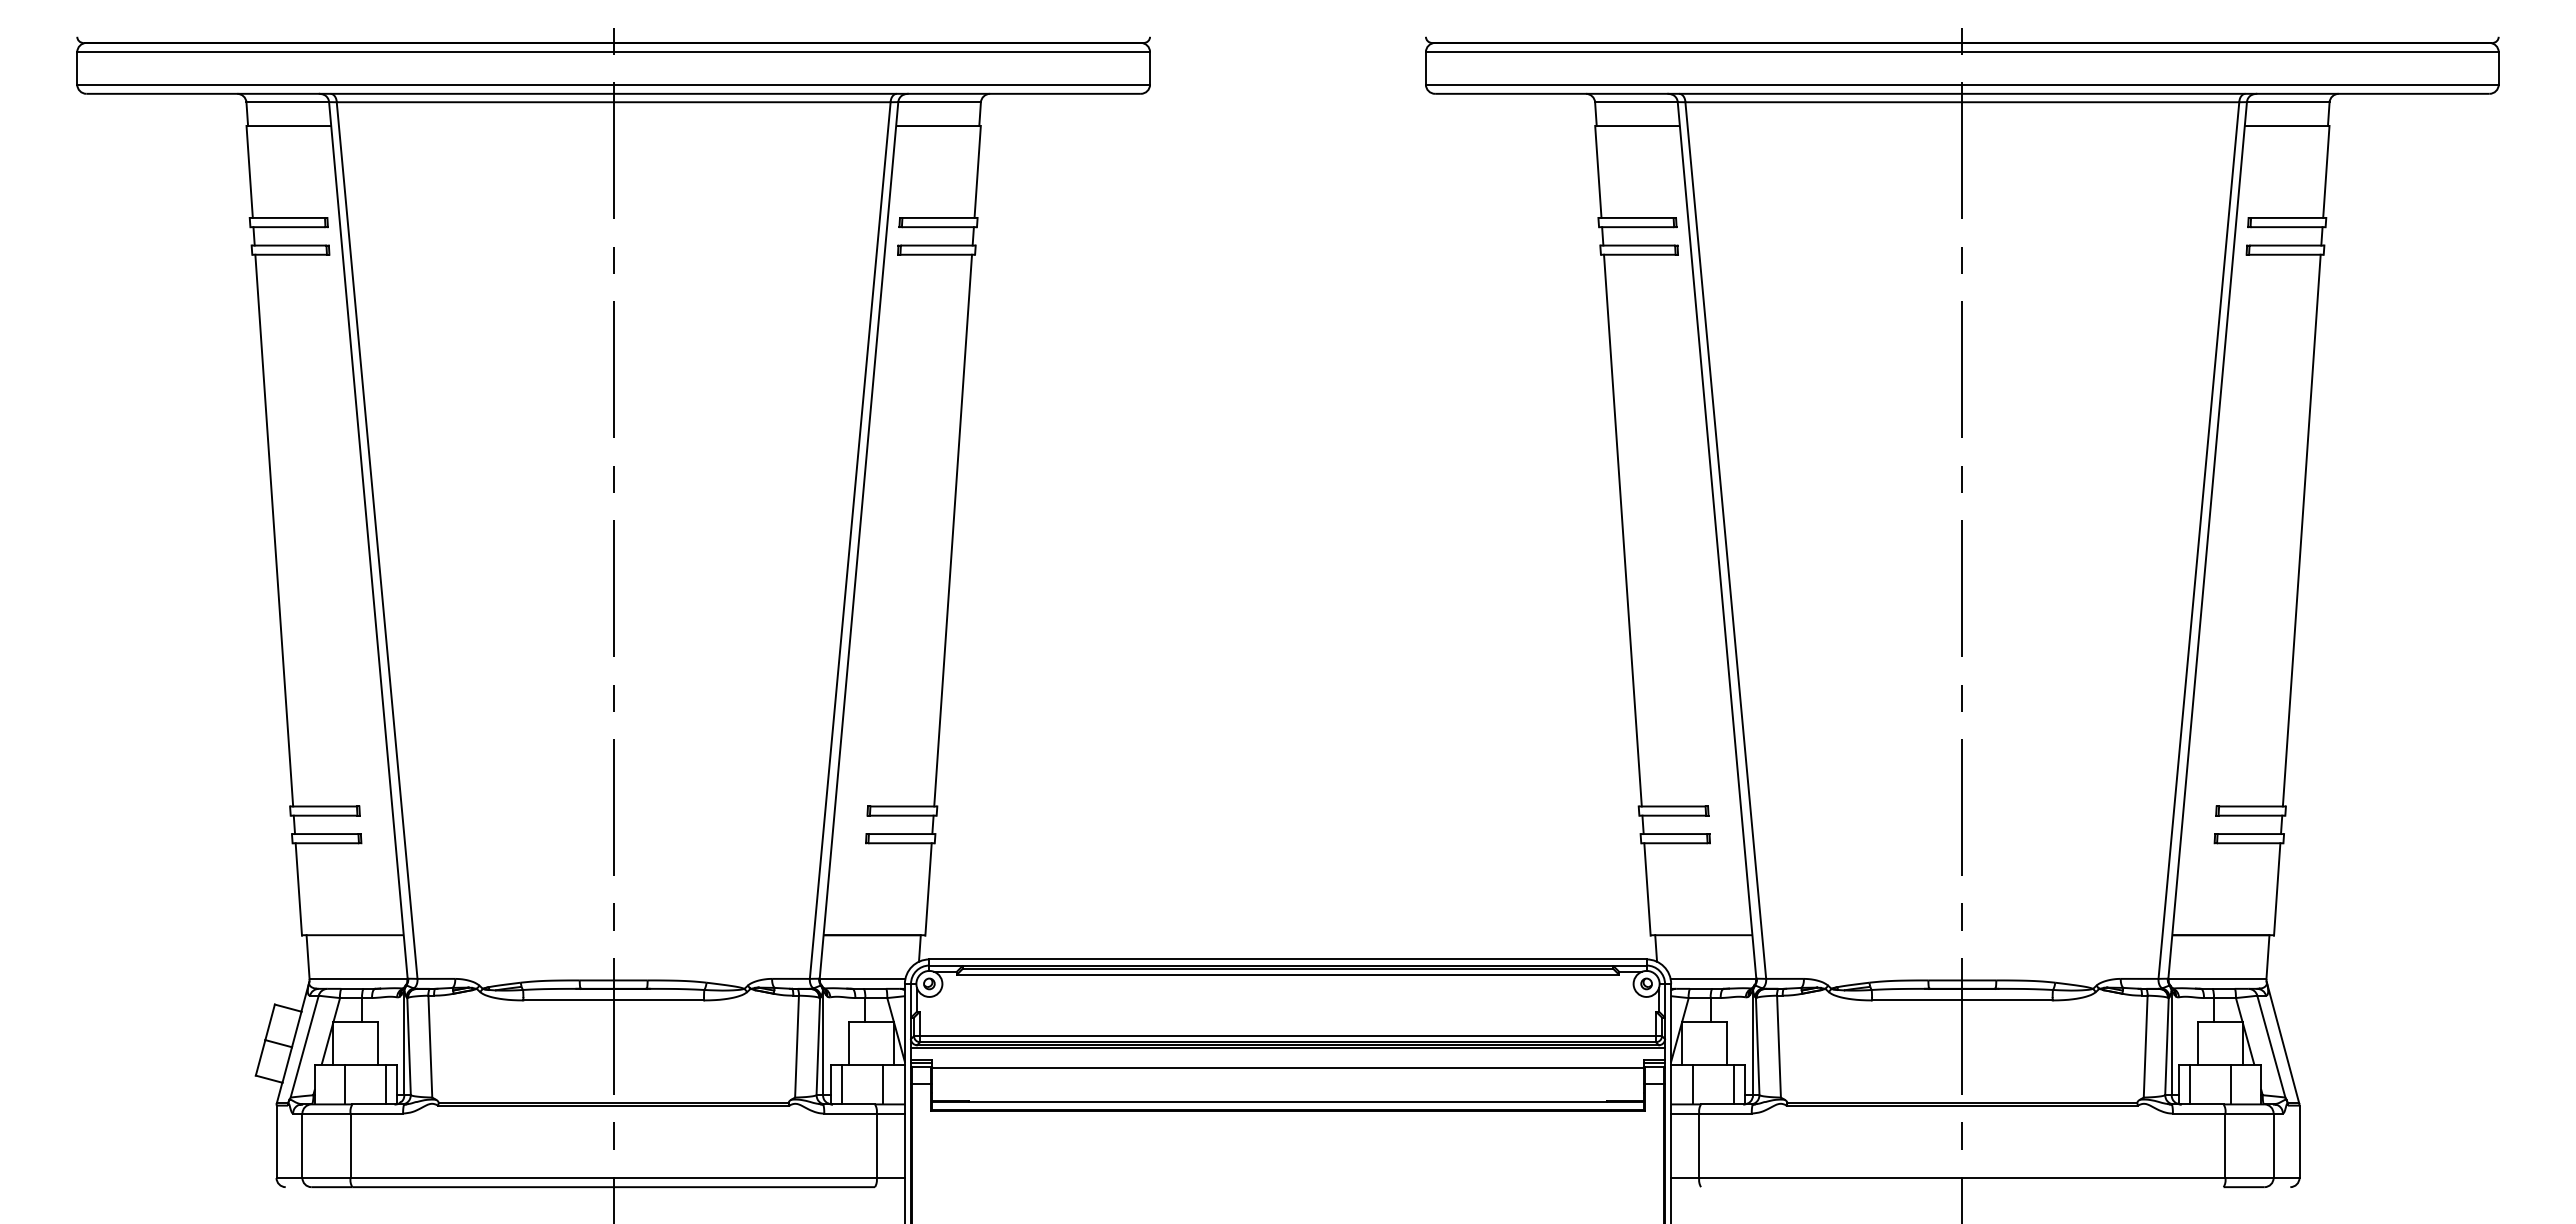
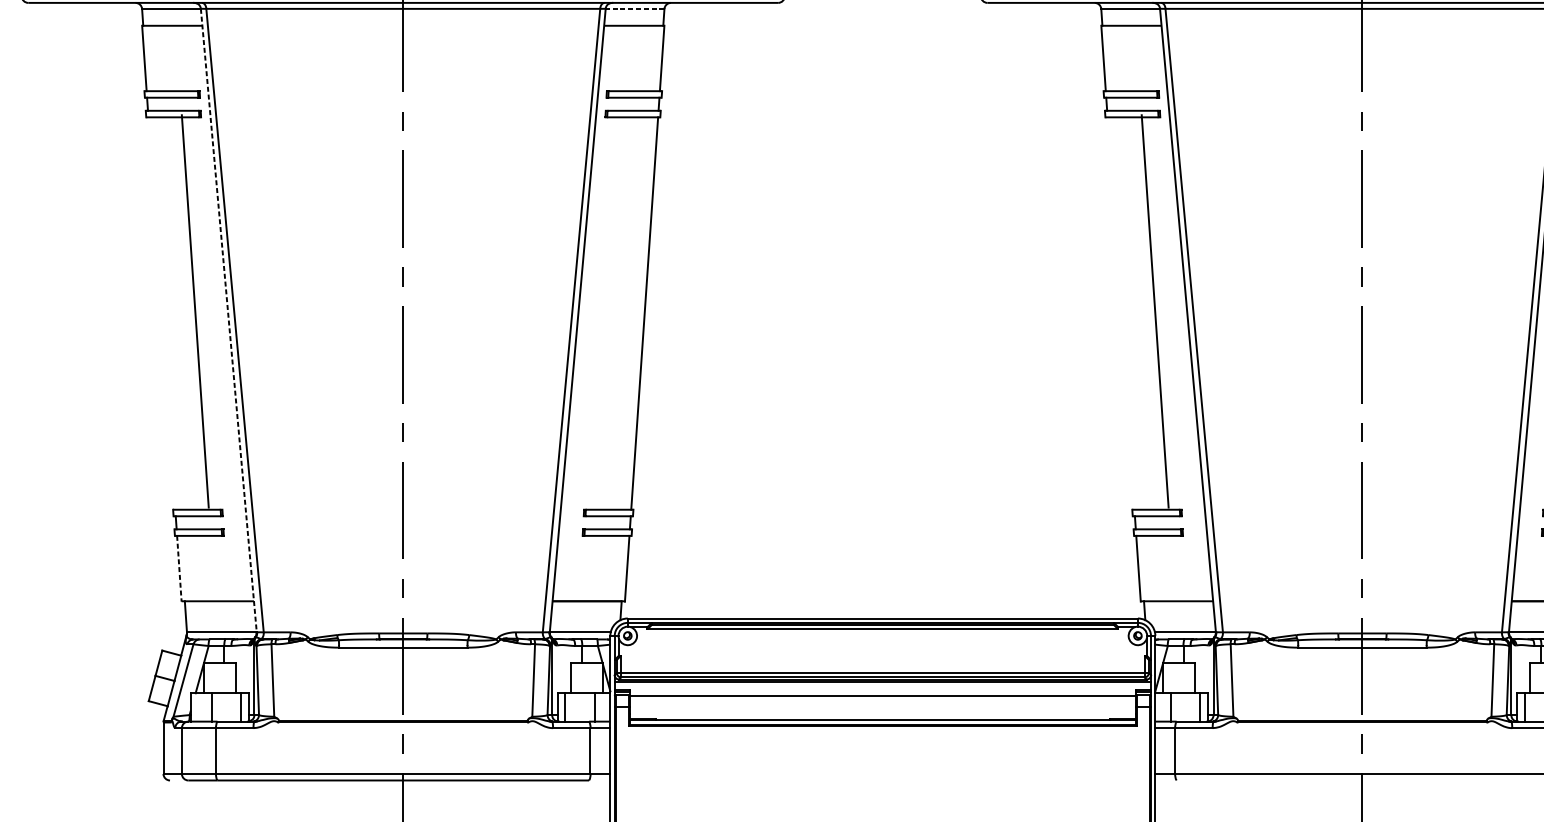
line: (939, 102) -> (635, 9), solid -> dashed
line: (274, 530) -> (195, 311), moved
line: (1622, 530) -> (1154, 311), moved
line: (368, 541) -> (228, 321), solid -> dashed
line: (298, 889) -> (179, 568), solid -> dashed

